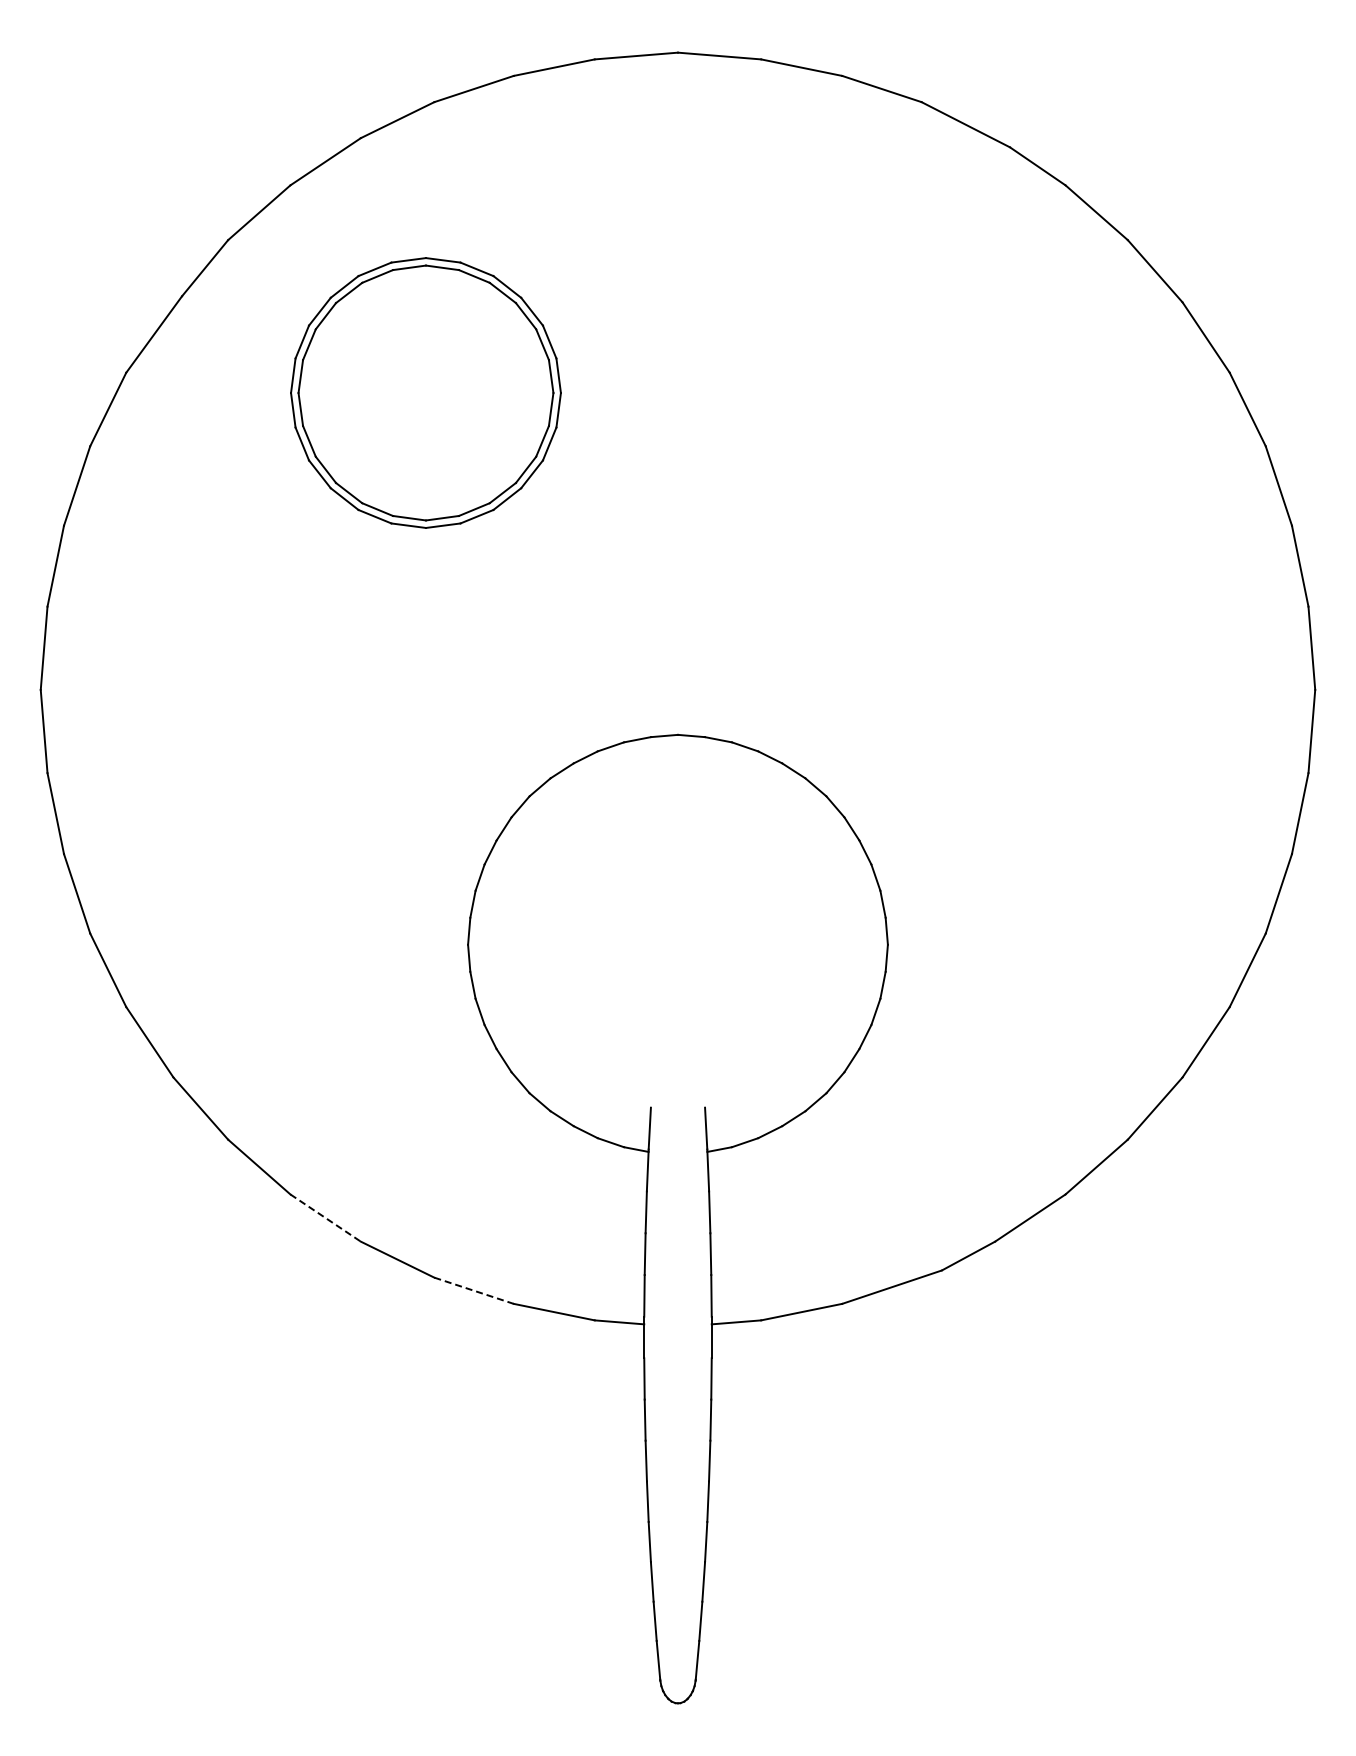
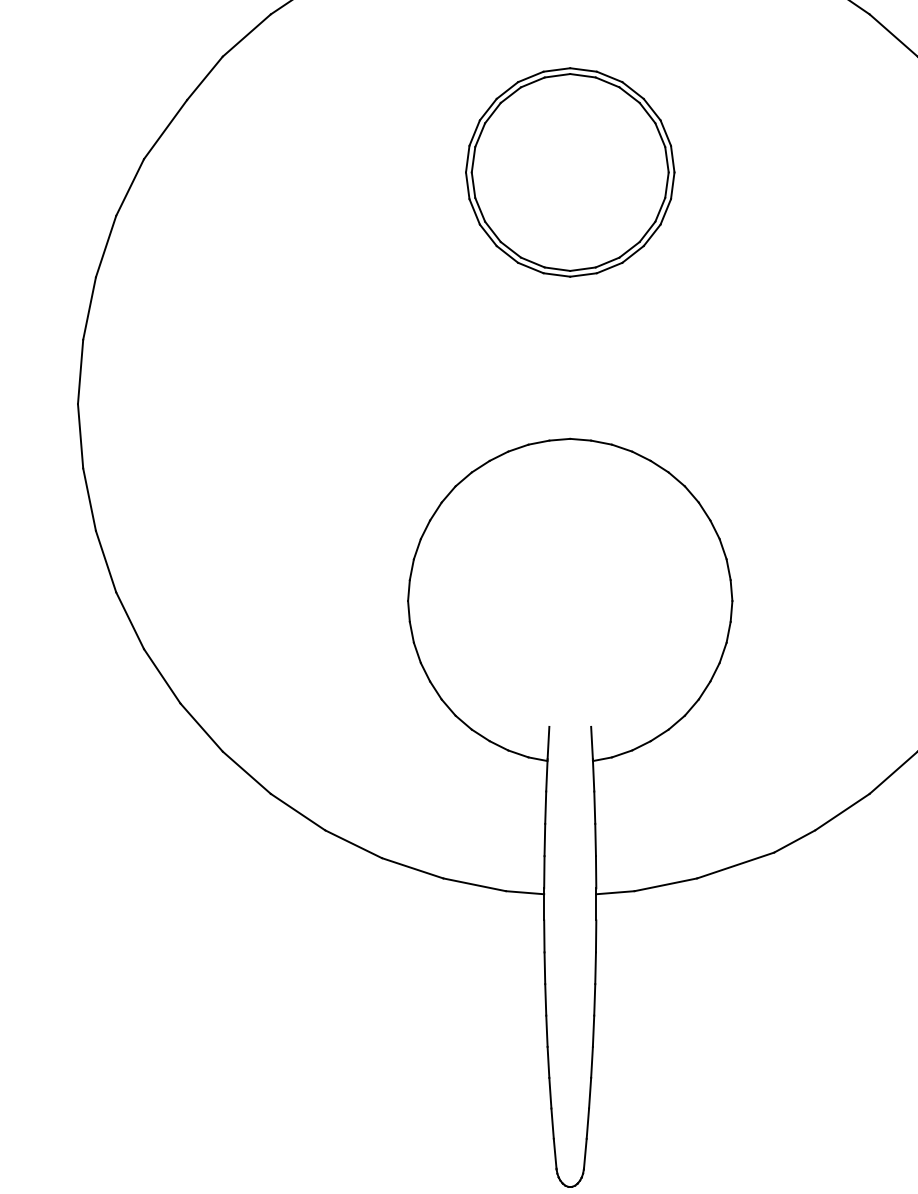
part: (425, 392) -> (569, 172), moved
line: (326, 1218) -> (298, 812), dashed -> solid
line: (474, 1290) -> (413, 868), dashed -> solid

